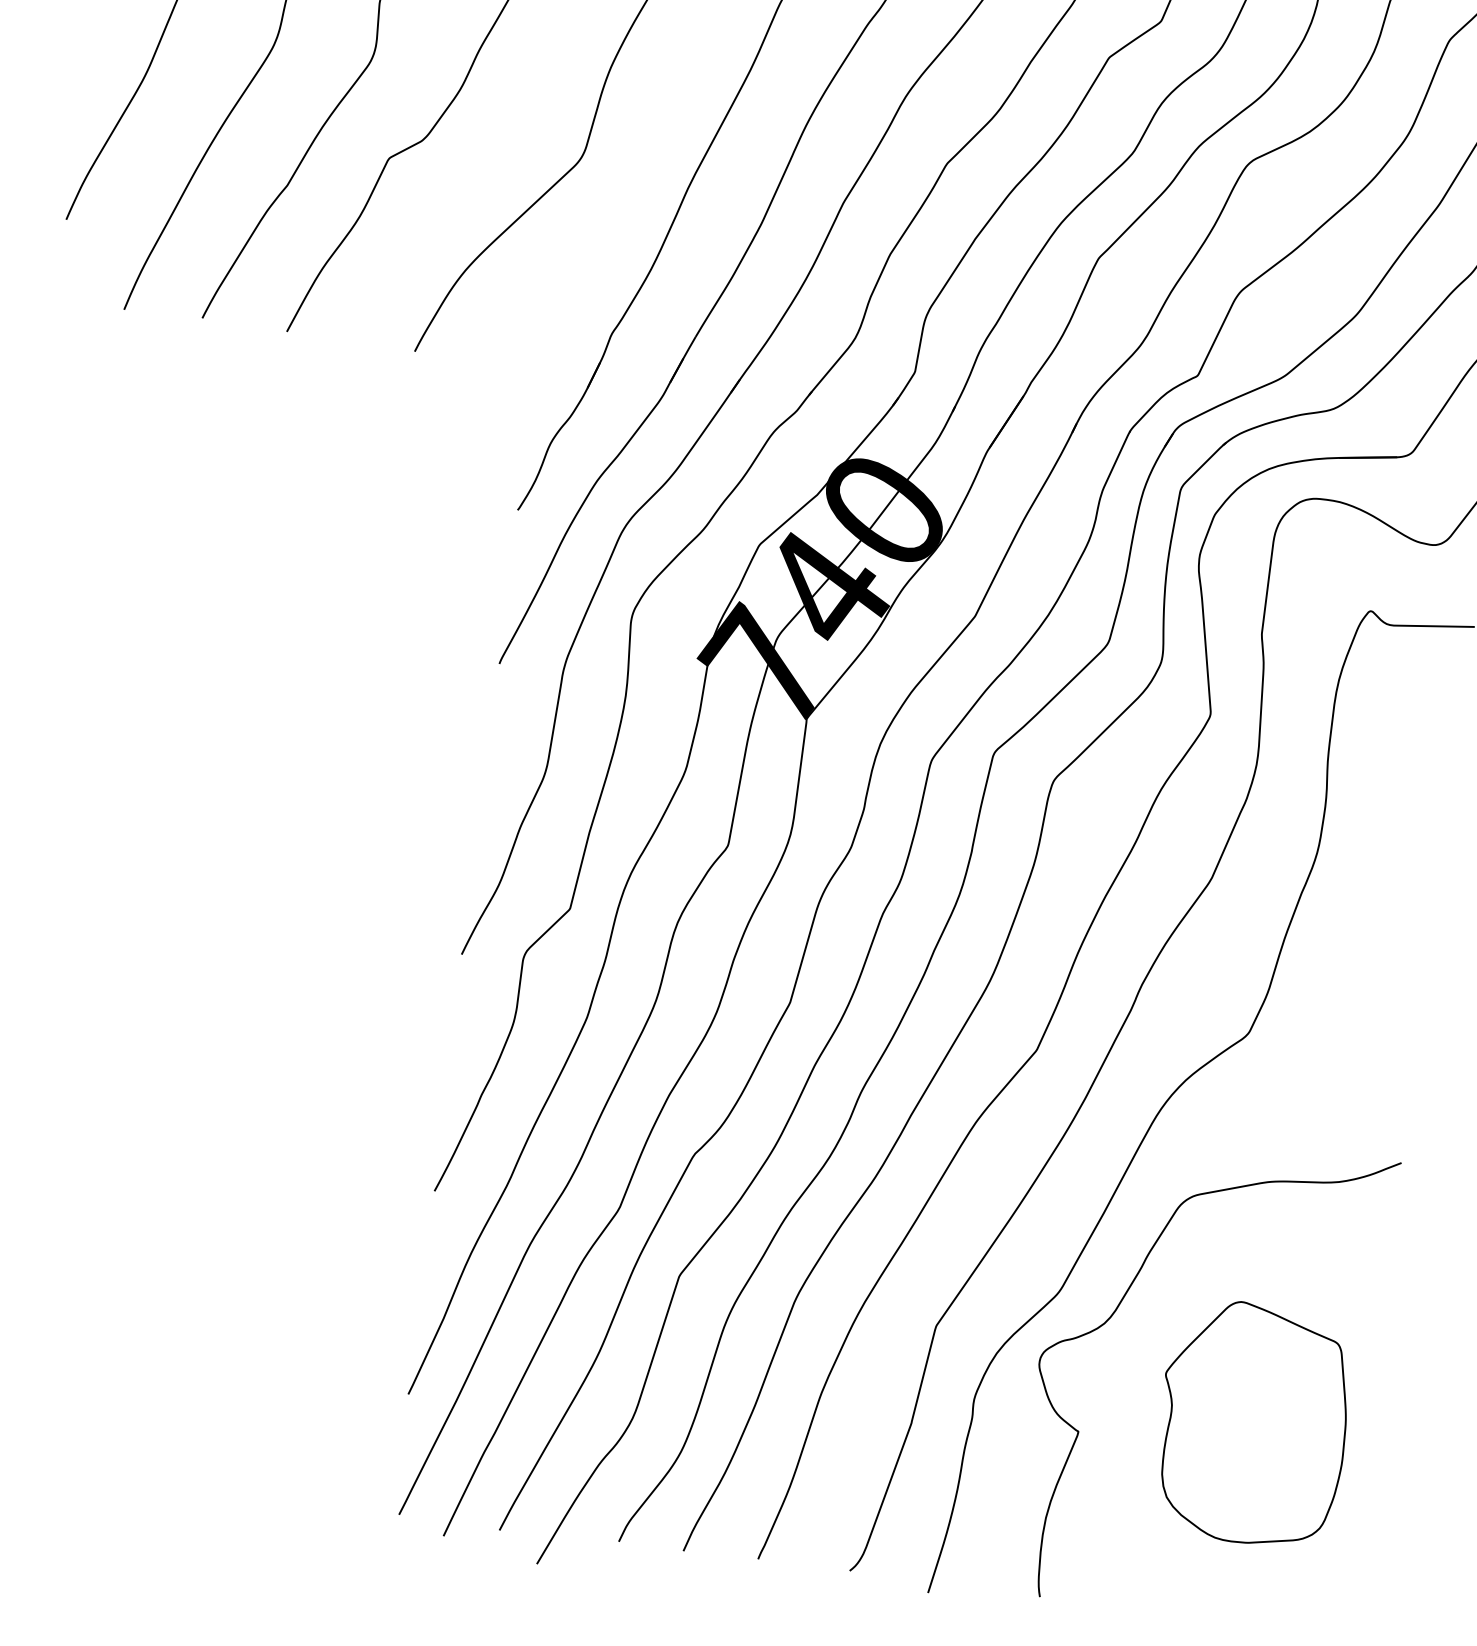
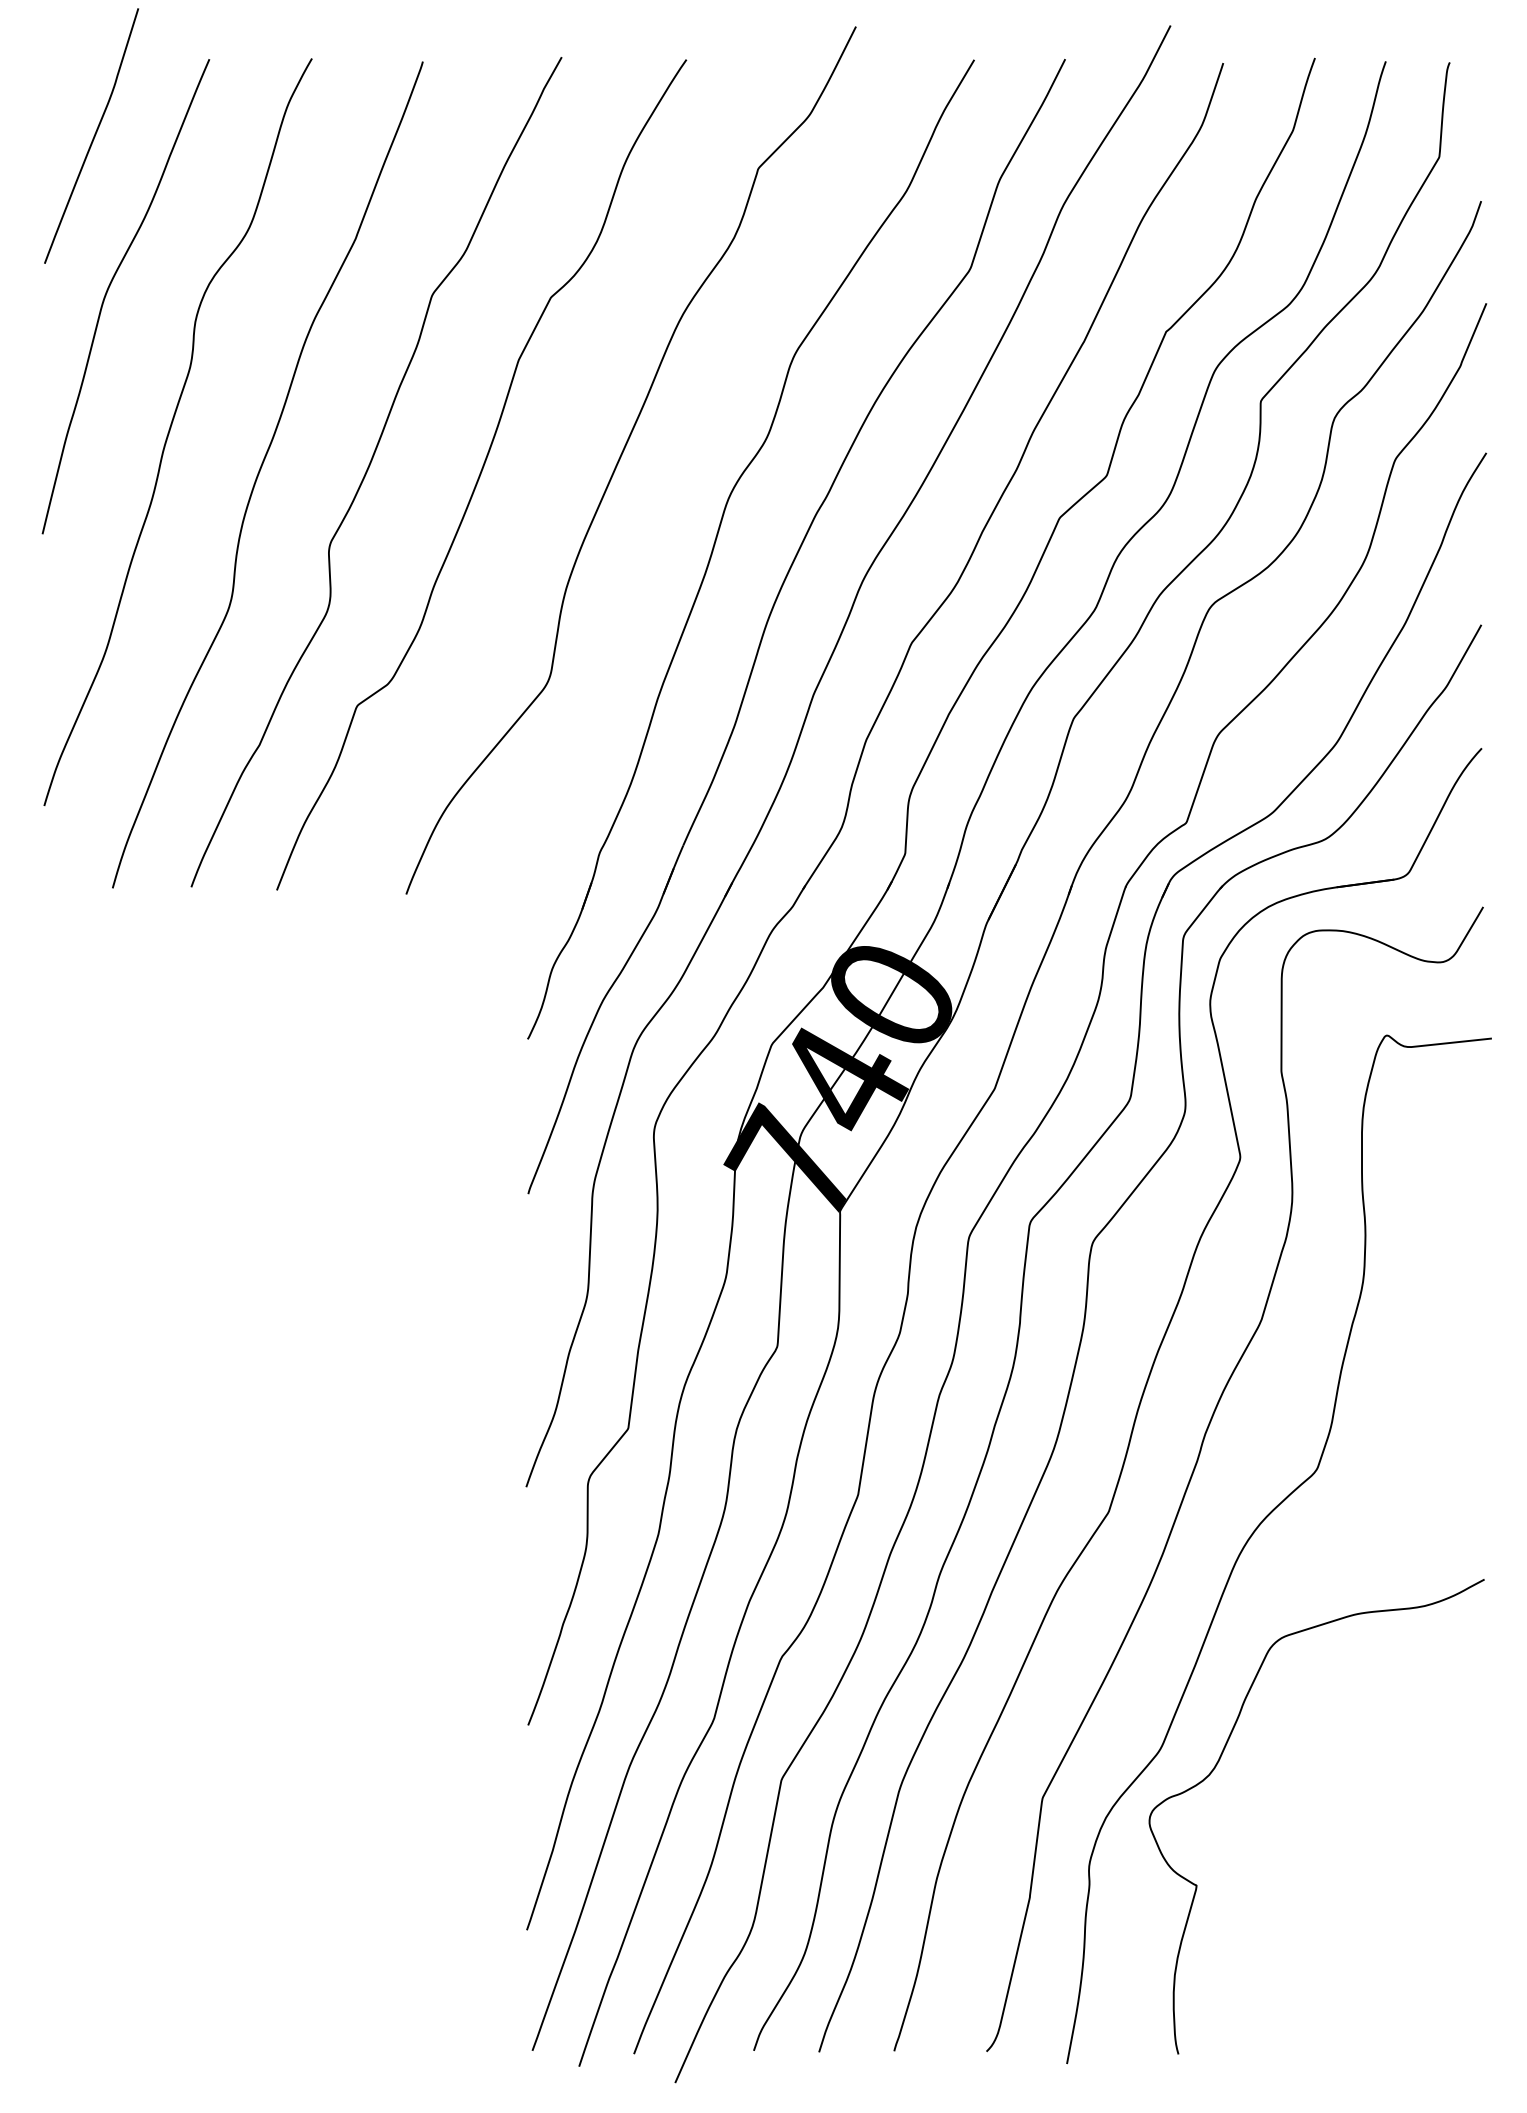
part: (1252, 1423) -> (1368, 1856), removed

